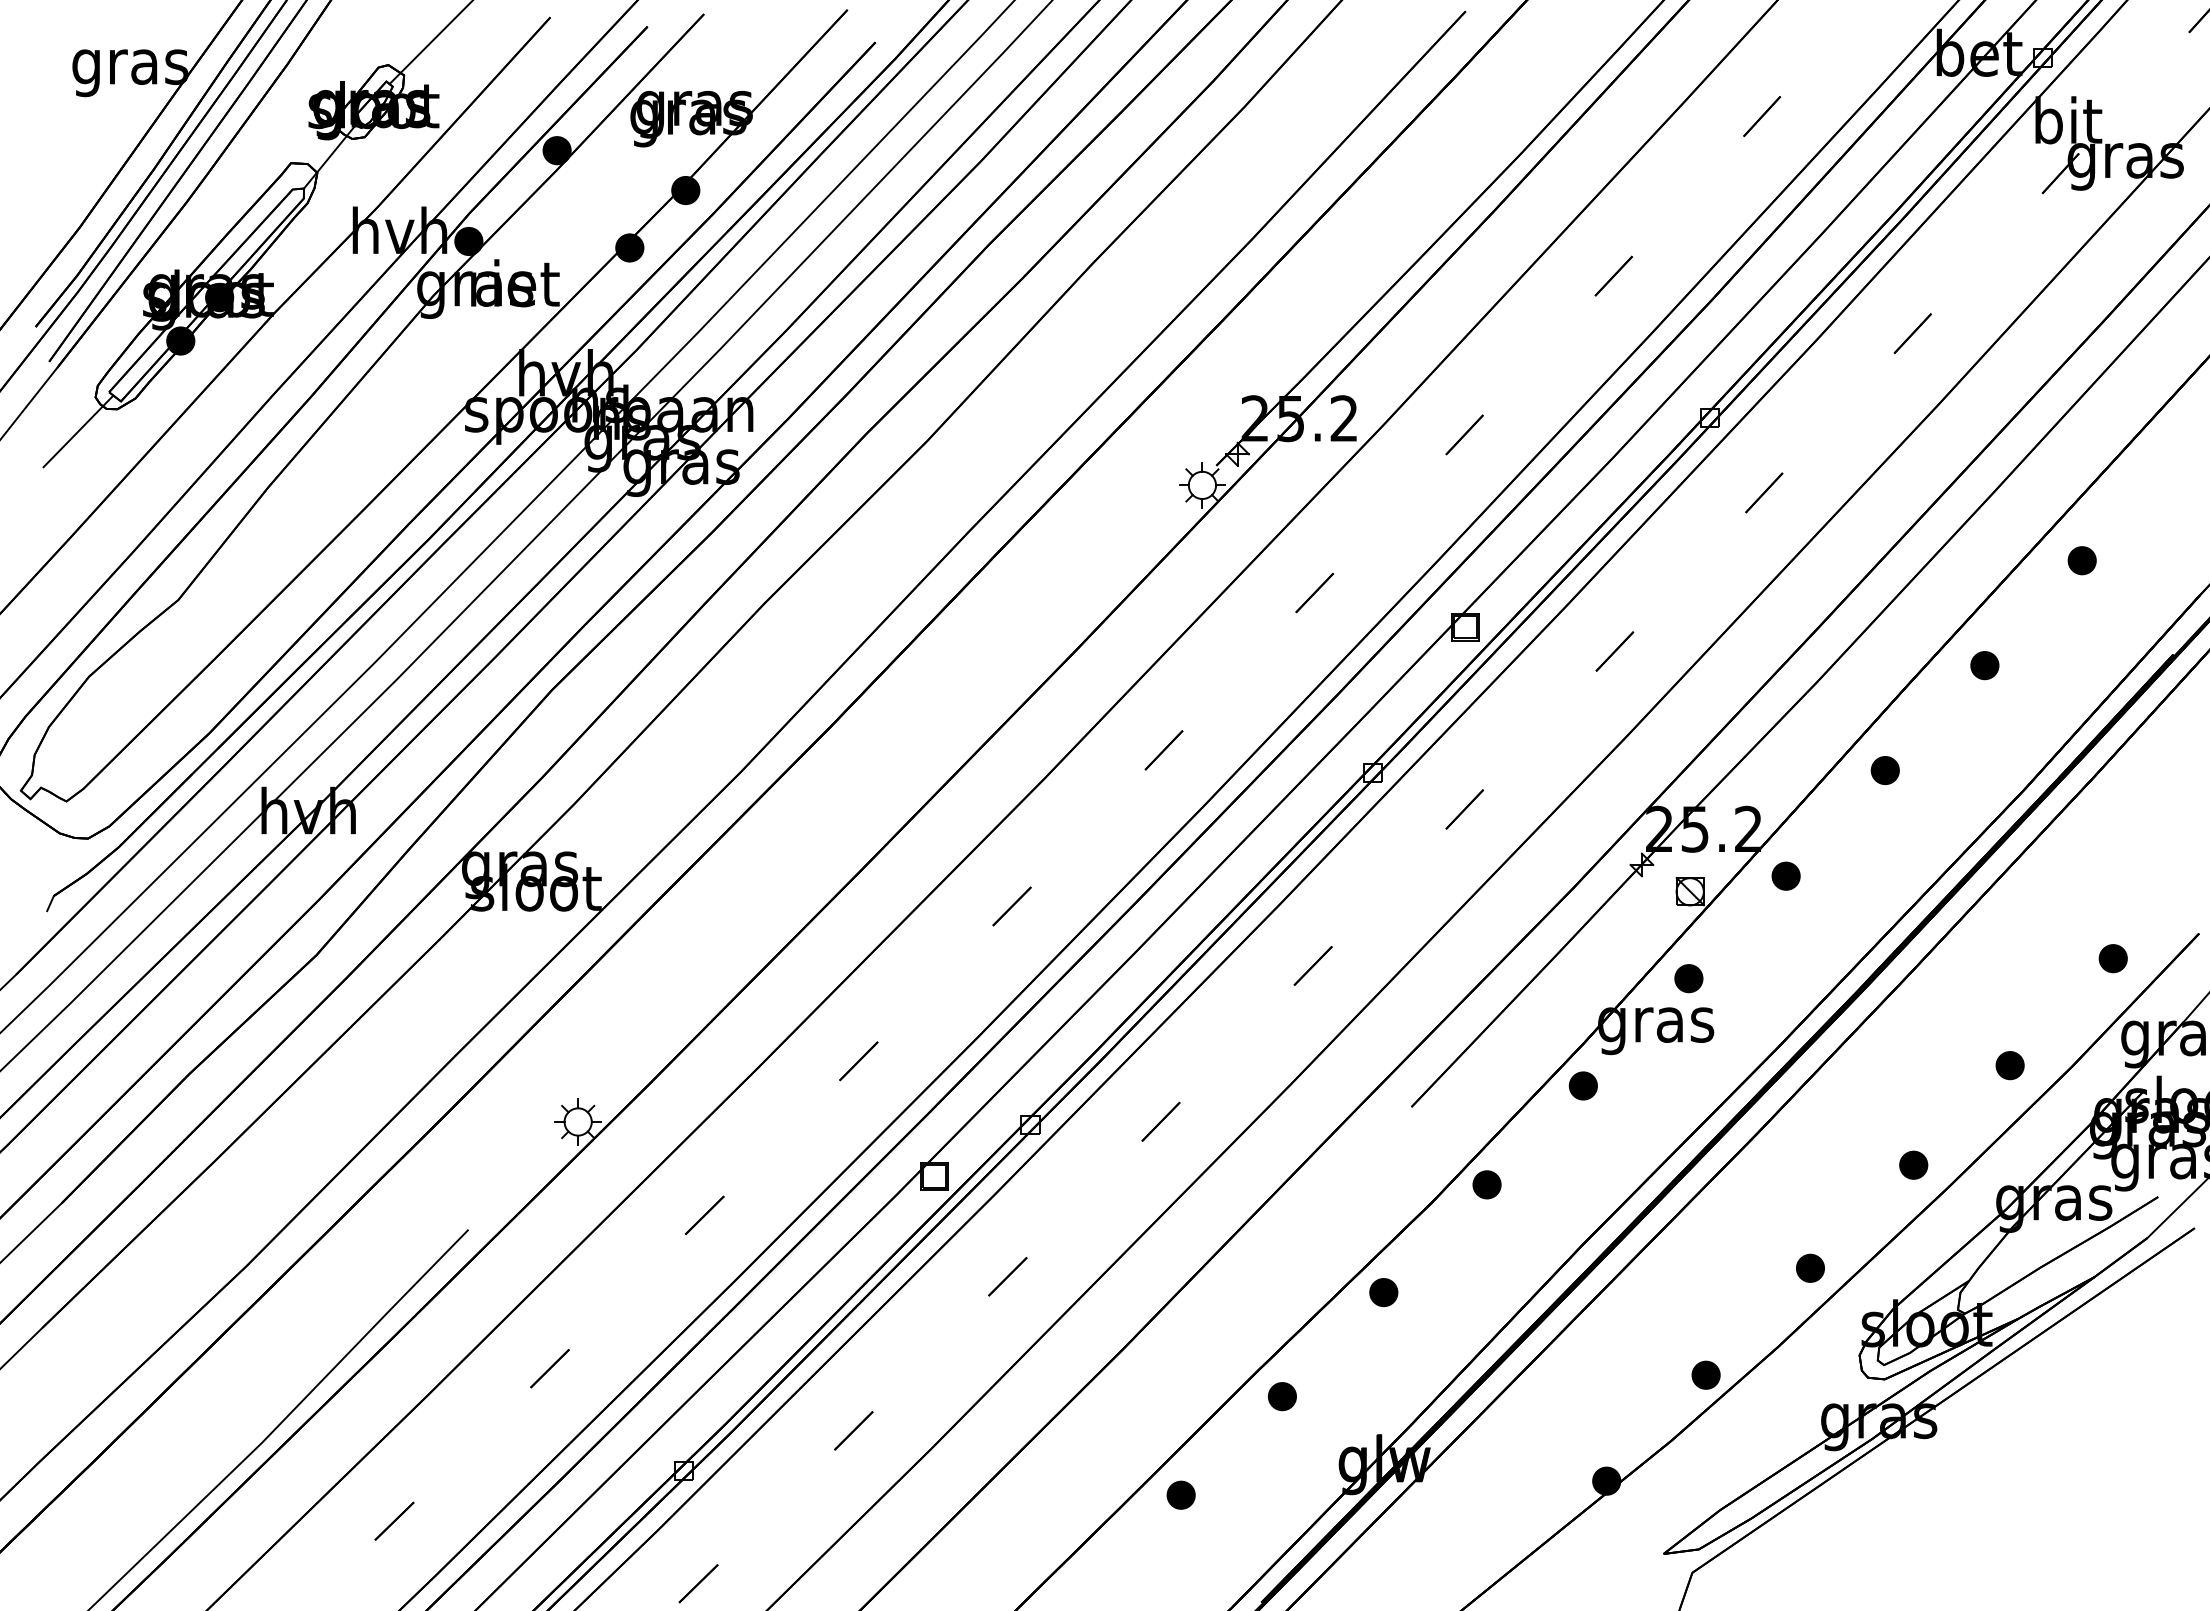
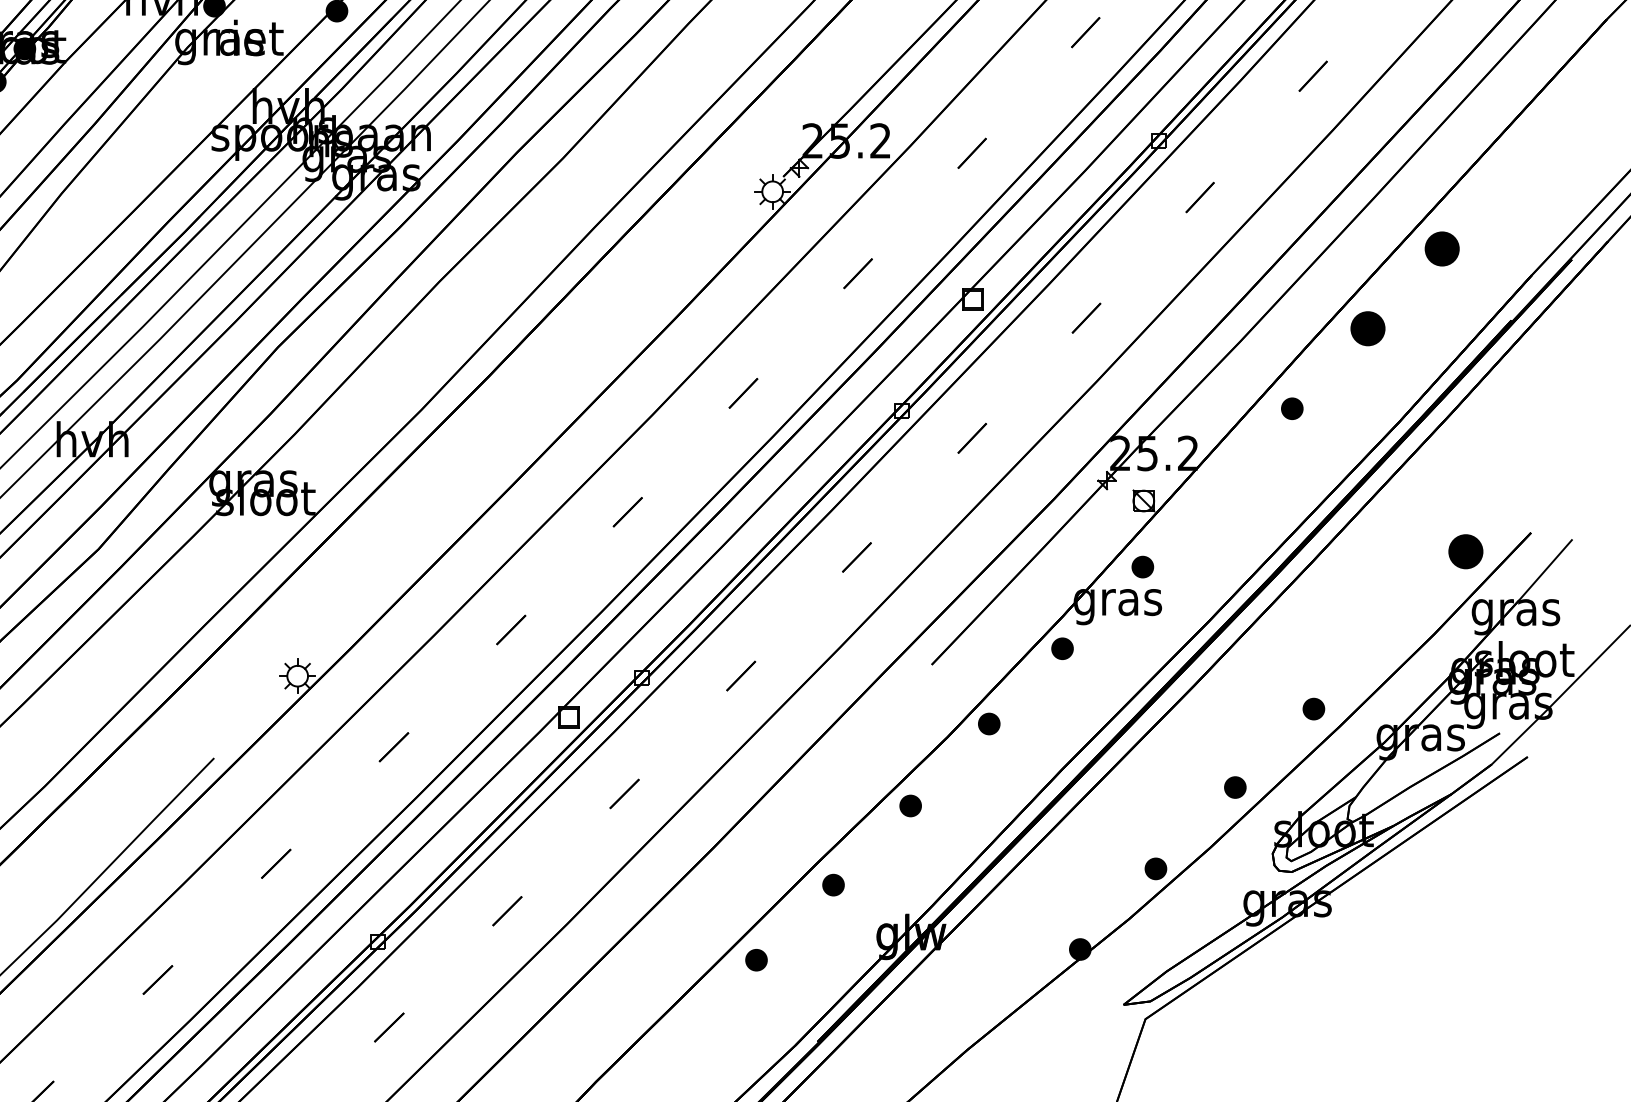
part: (2081, 560) -> (1441, 248), size x1.6
part: (1984, 665) -> (1367, 328), size x1.6
part: (1785, 875) -> (1216, 488), removed
part: (2112, 958) -> (1465, 551), size x1.6
part: (2009, 1065) -> (1386, 633), removed

